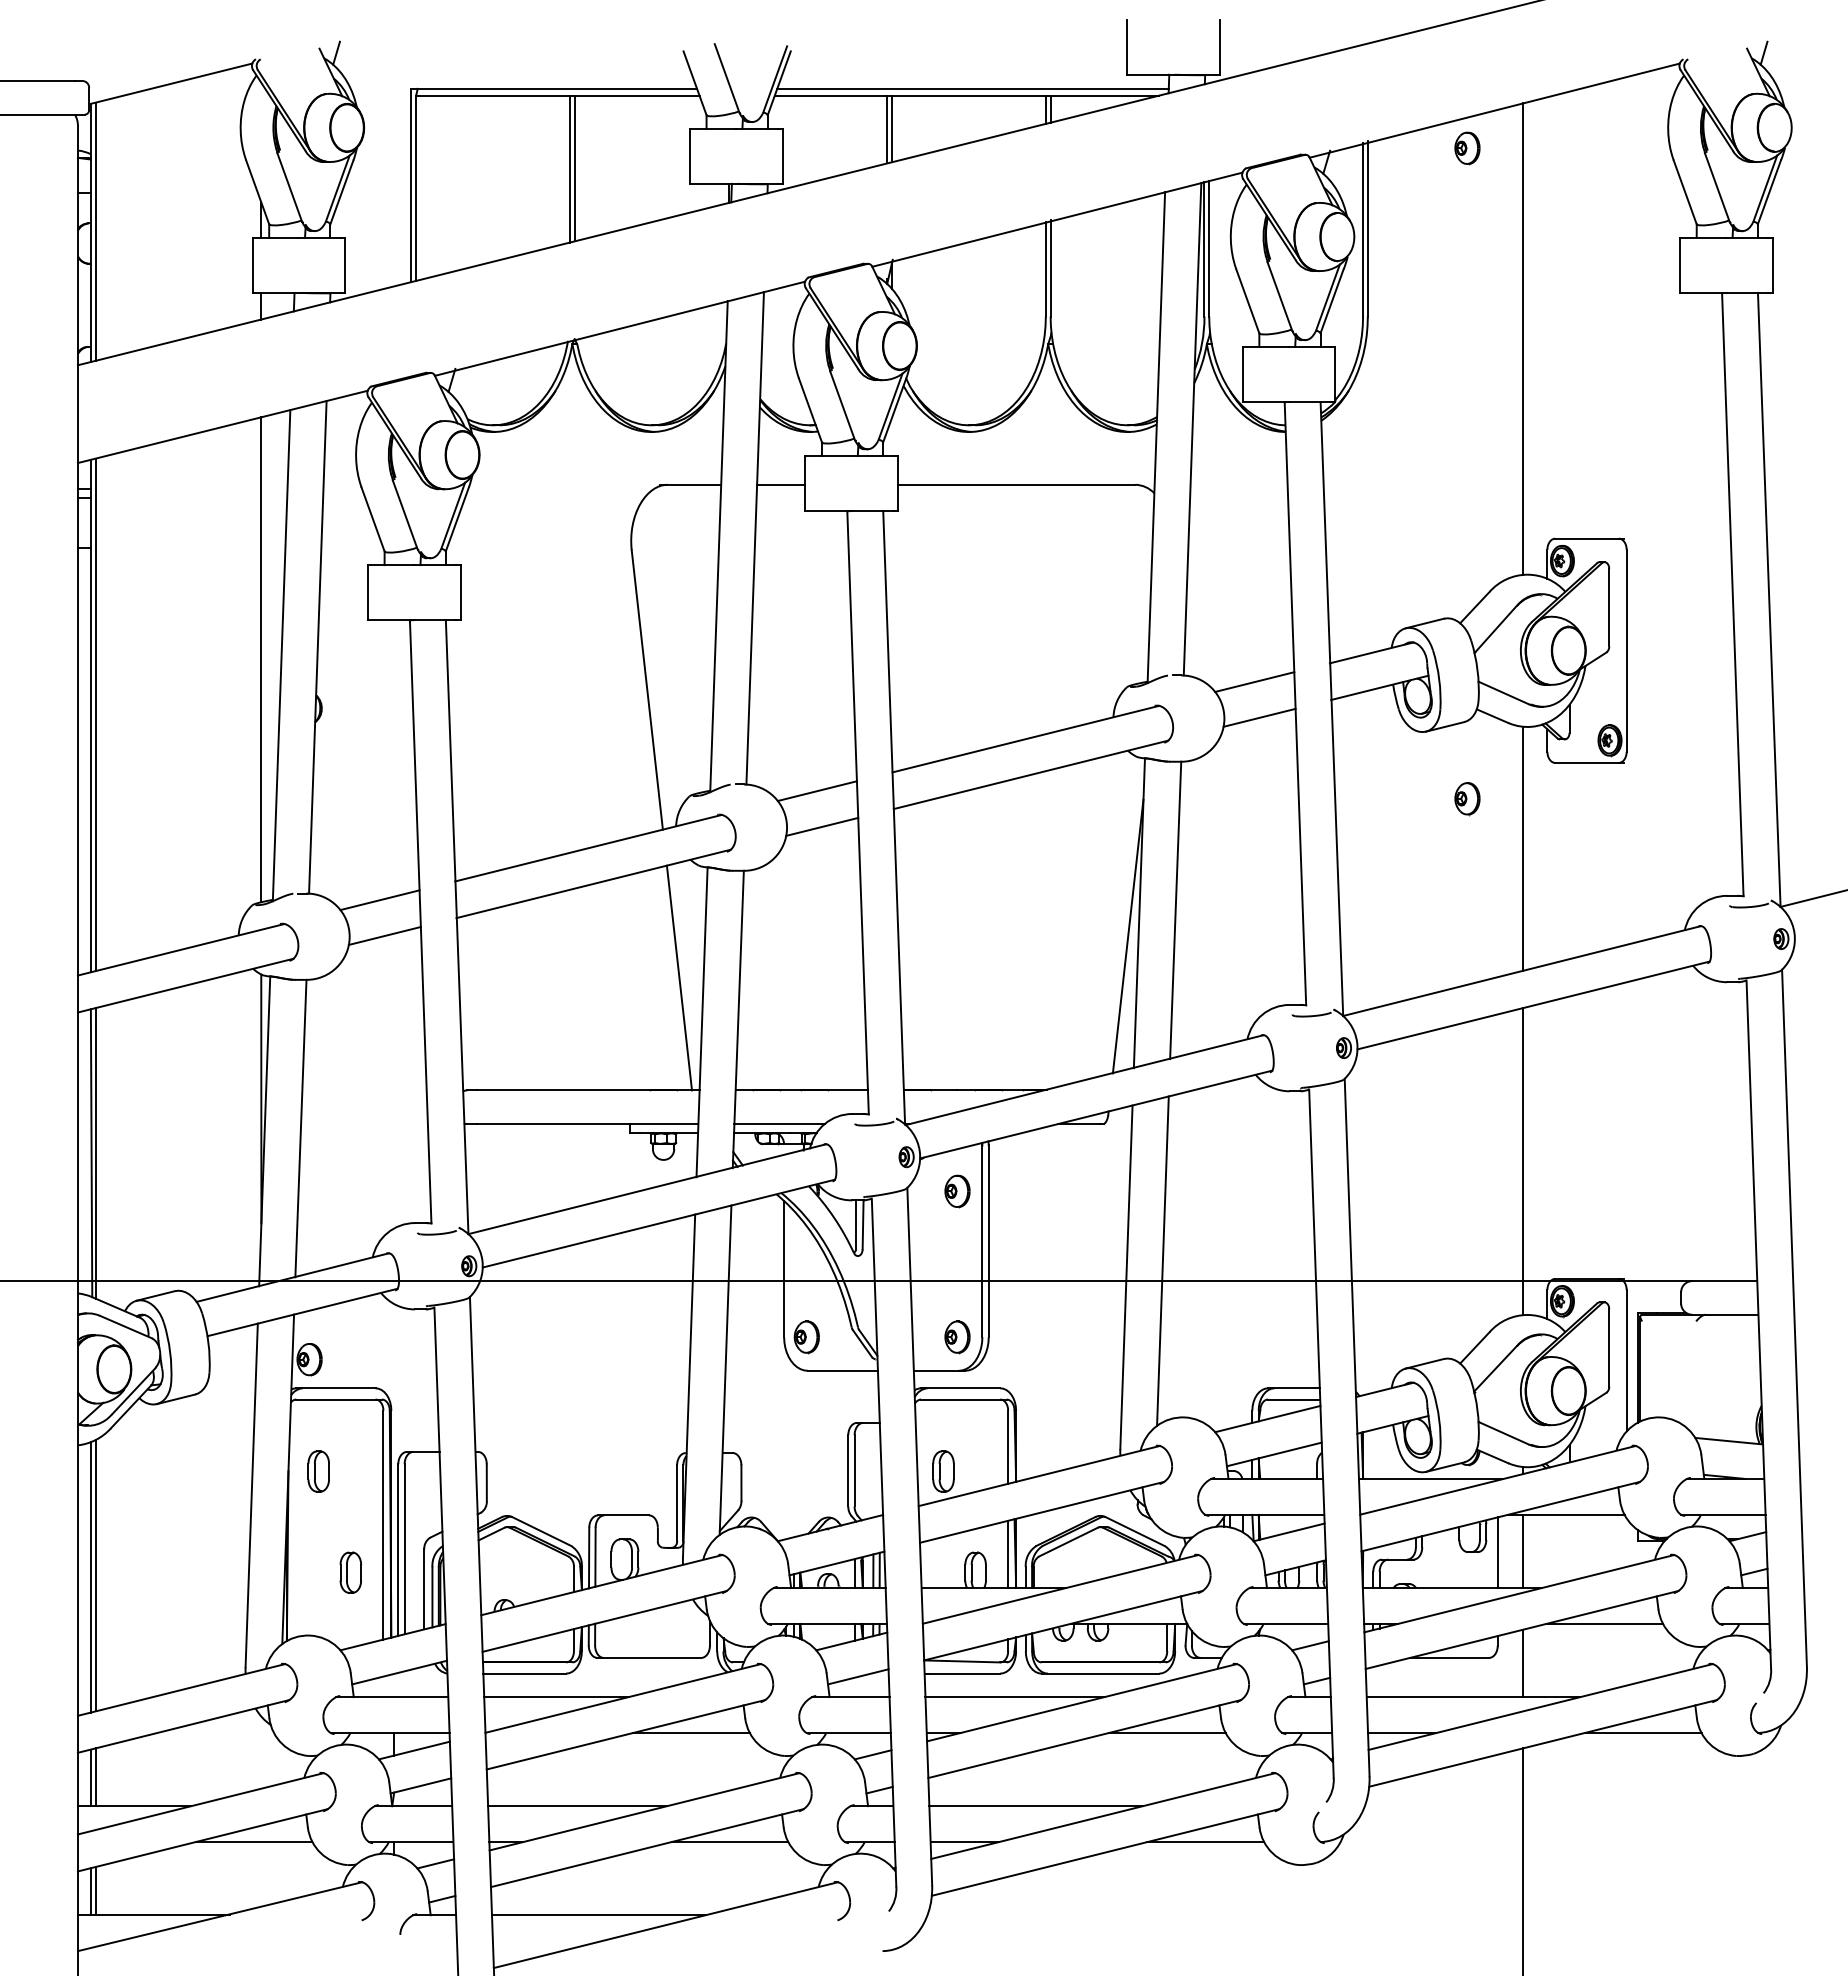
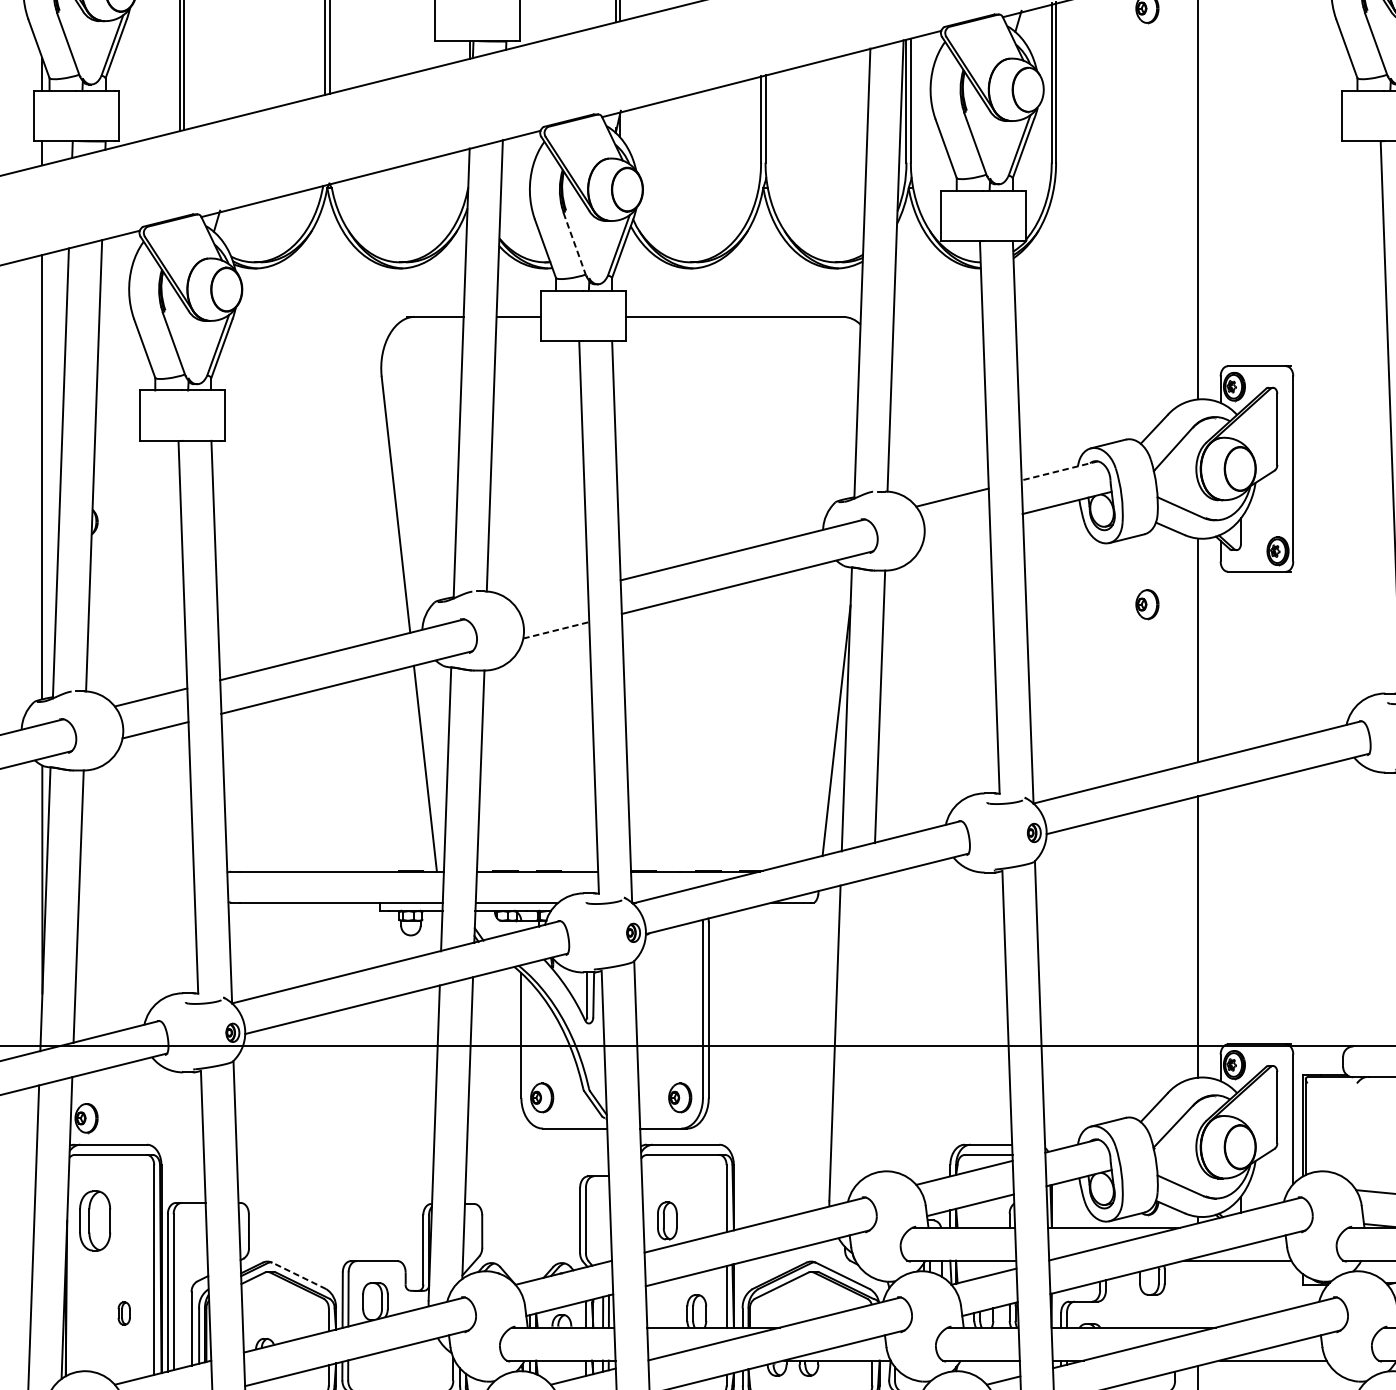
line: (842, 406) -> (574, 245), solid -> dashed
line: (1371, 653) -> (1059, 471), solid -> dashed
line: (1259, 717) -> (956, 530), removed
line: (816, 791) -> (551, 597), removed
line: (822, 826) -> (556, 629), solid -> dashed
part: (957, 1191) -> (680, 964), removed
line: (1162, 1260) -> (868, 1027), removed
part: (318, 1471) -> (94, 1220), size x1.6
line: (541, 1531) -> (299, 1275), solid -> dashed
line: (1523, 1551) -> (1198, 1294), removed
line: (1497, 1552) -> (1174, 1295), removed
part: (350, 1572) -> (124, 1313), size x0.6

